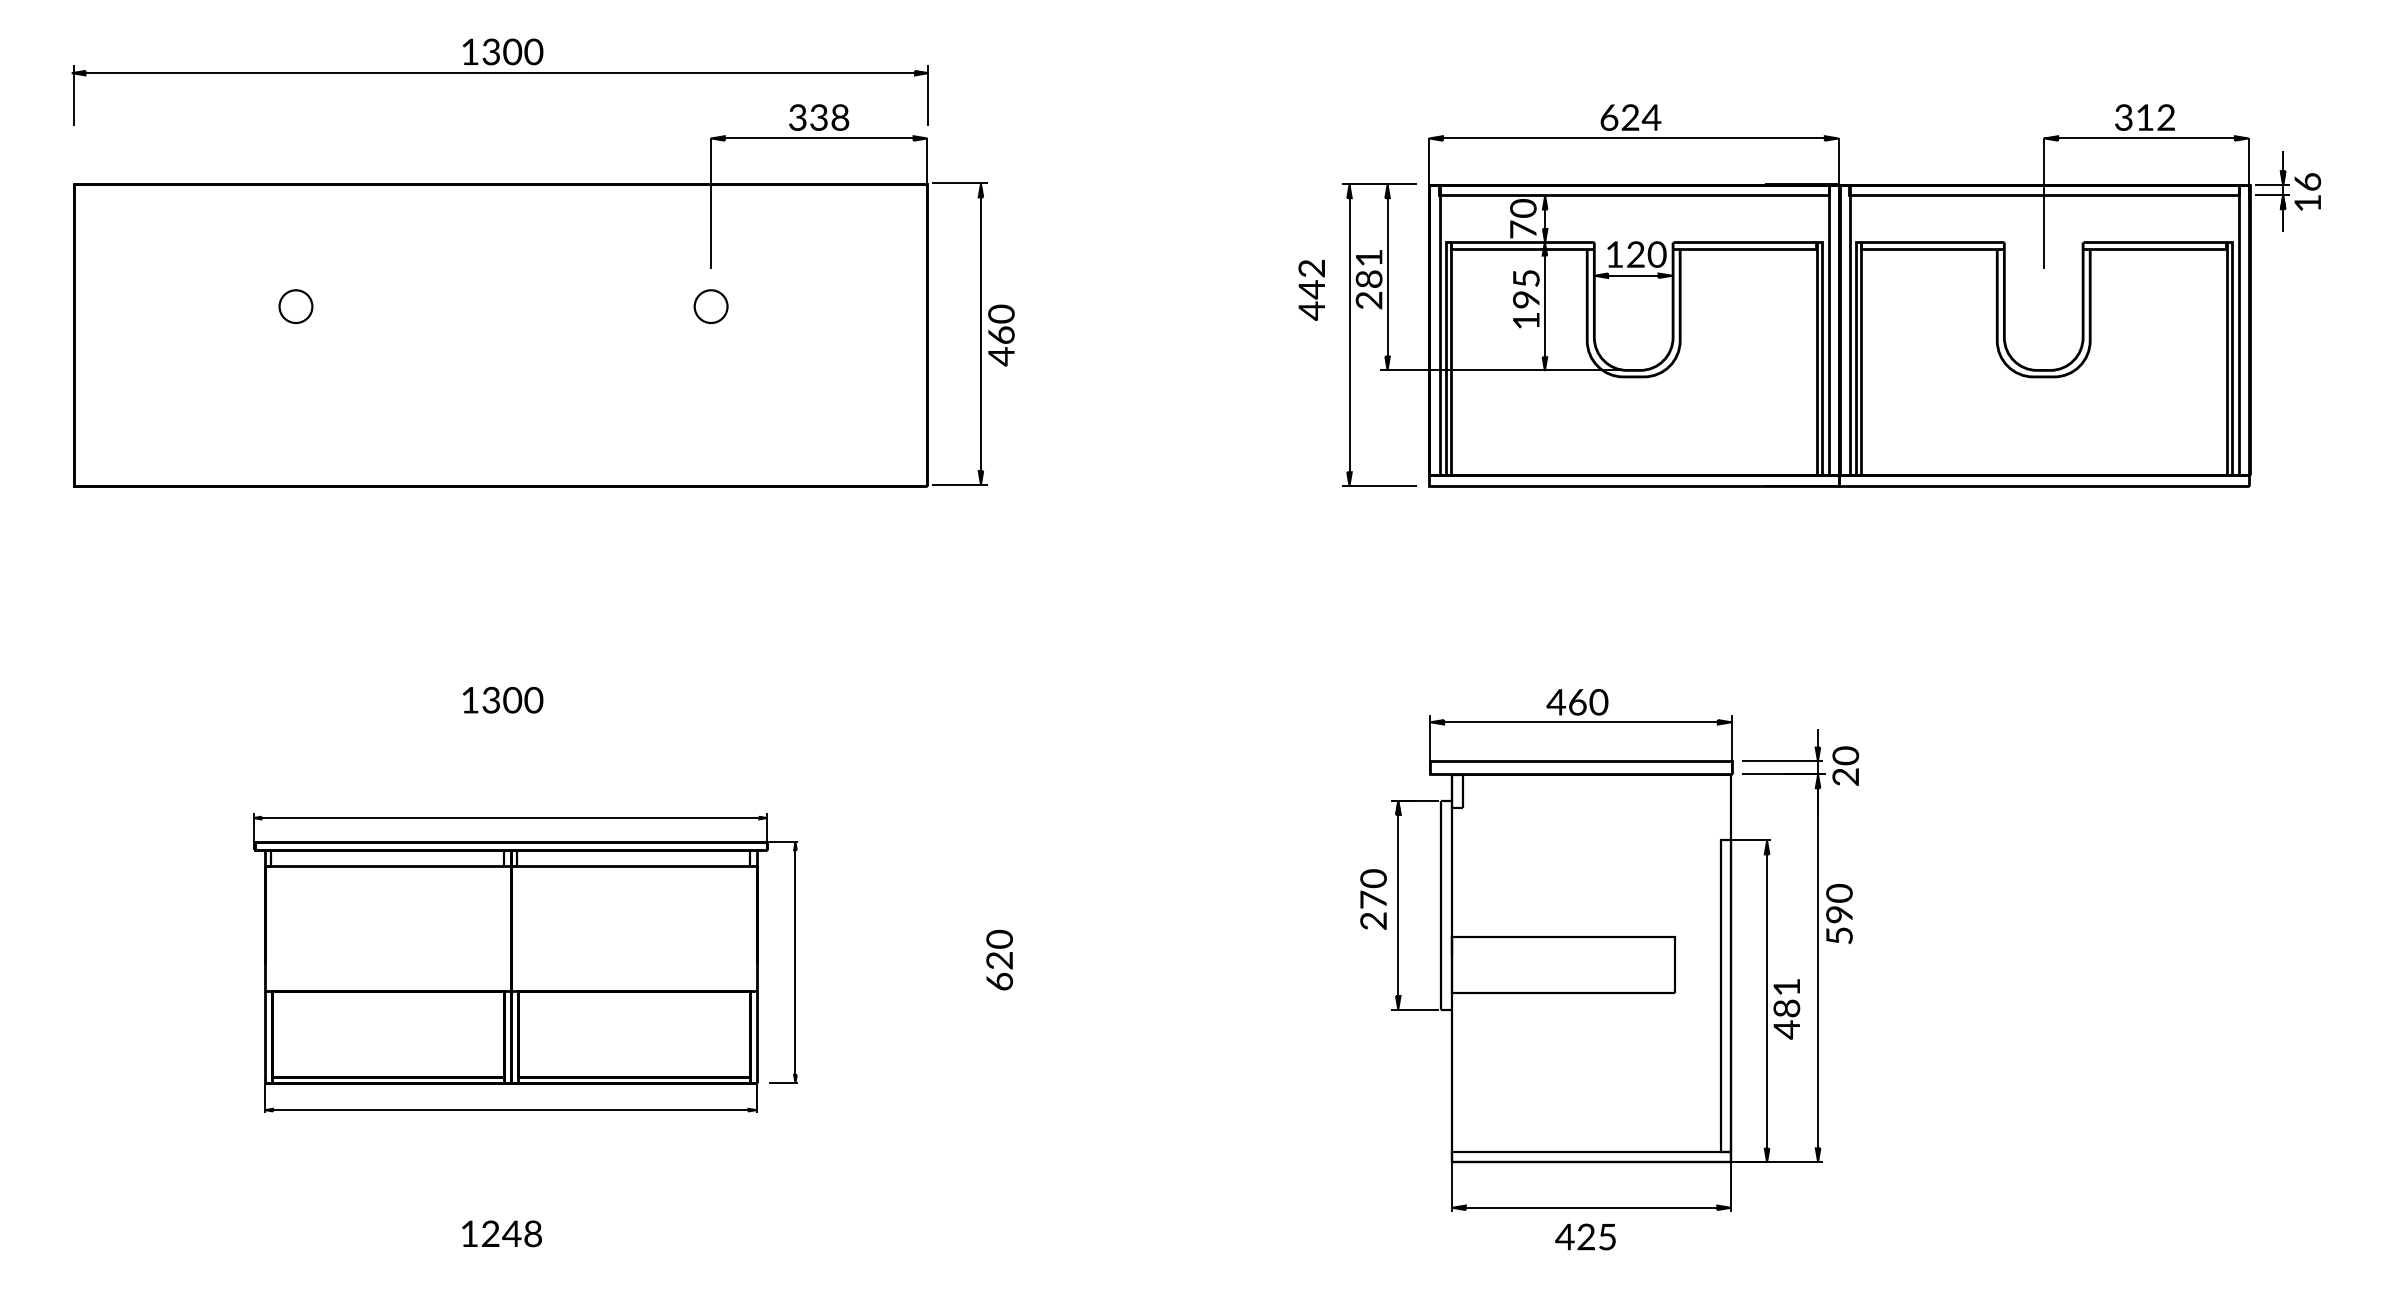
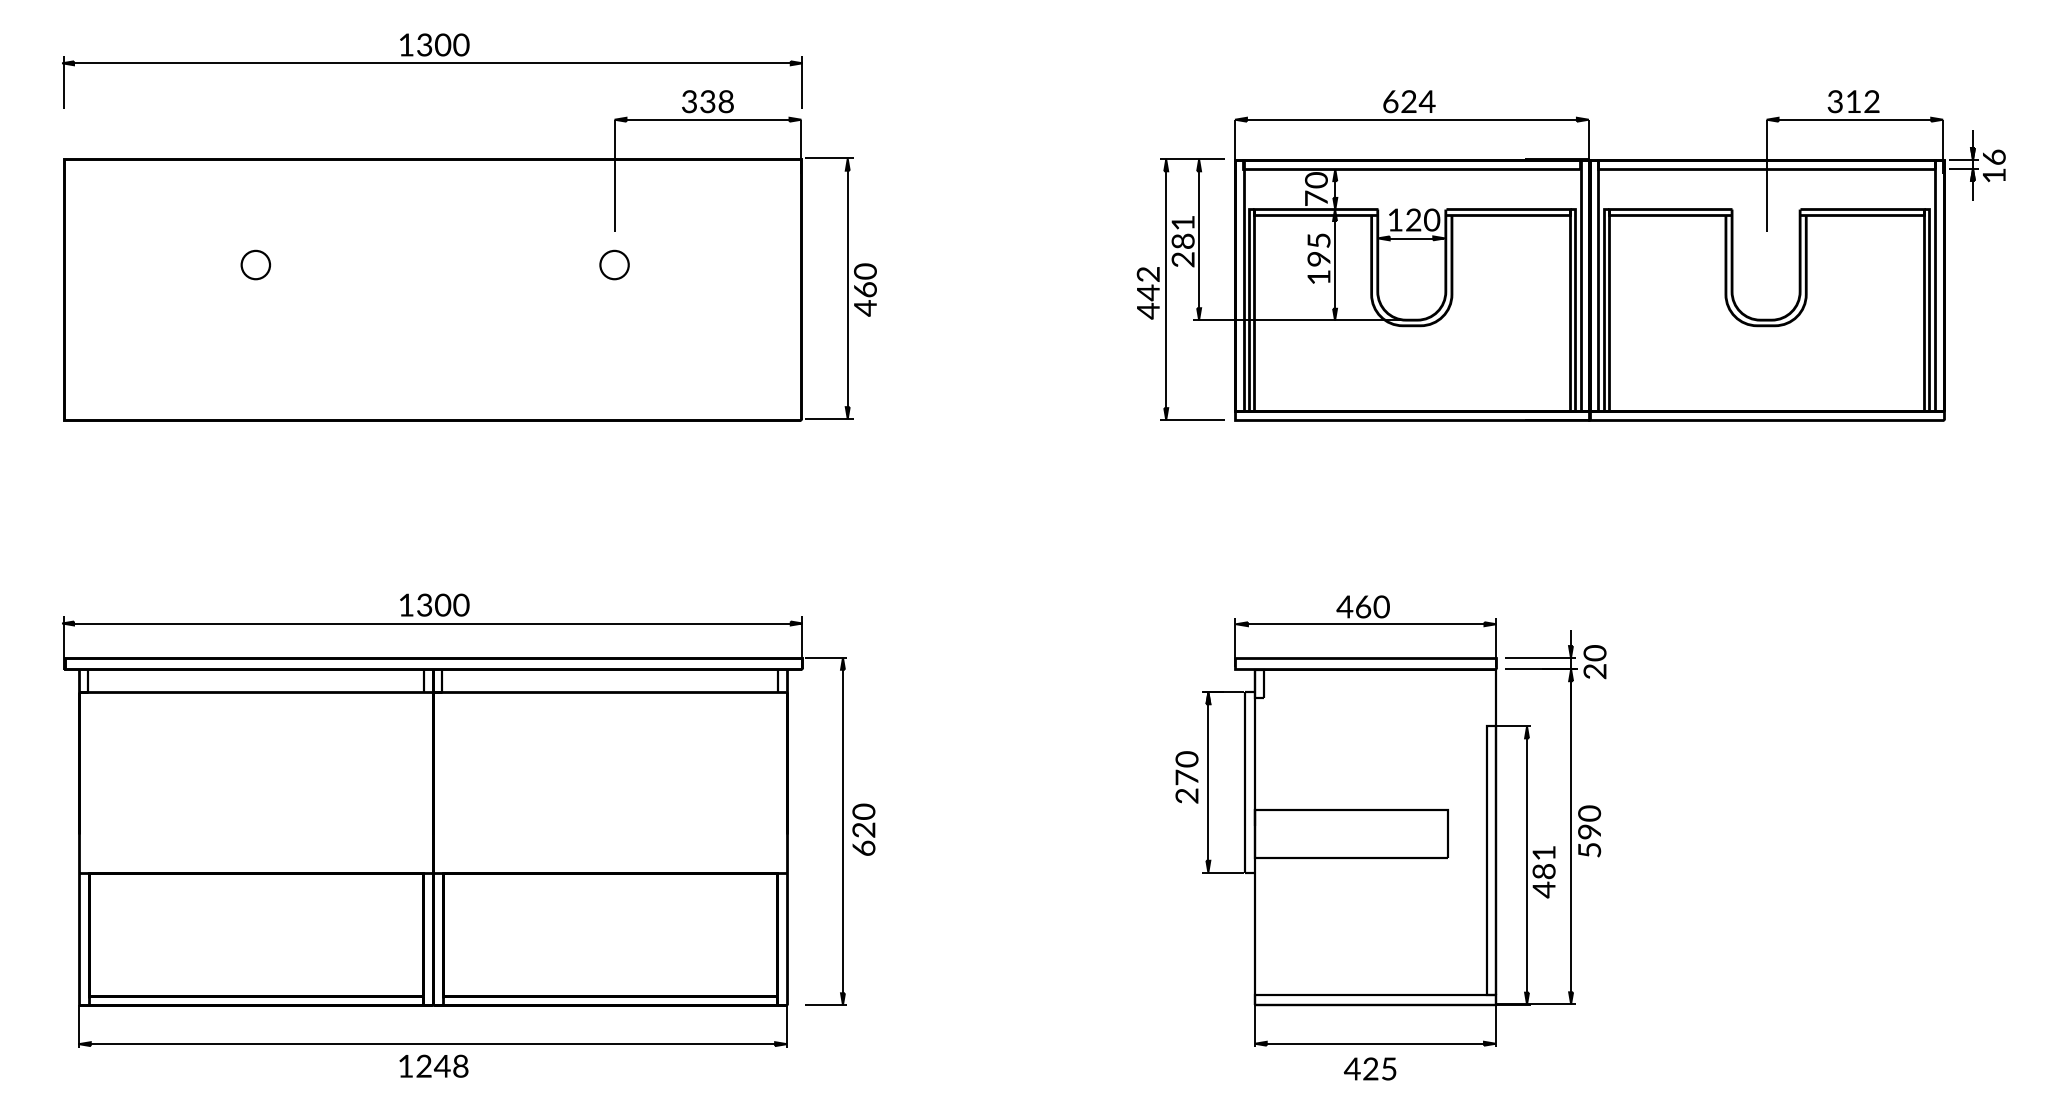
text: (1311, 289) -> (1148, 292), moved
text: (1839, 914) -> (1589, 831), moved
part: (525, 962) -> (454, 831), size x1.67

